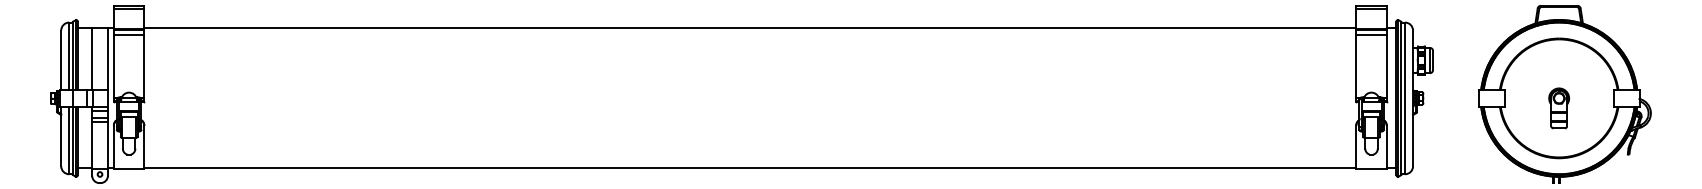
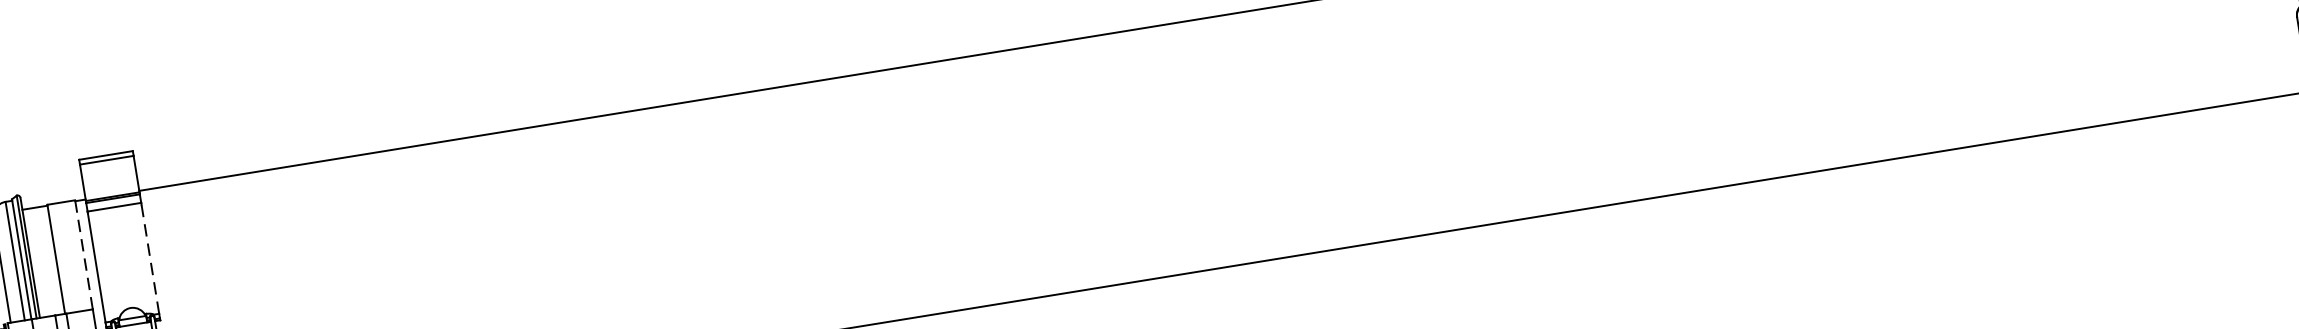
line: (107, 58) -> (83, 254), solid -> dashed
line: (144, 66) -> (150, 257), solid -> dashed

